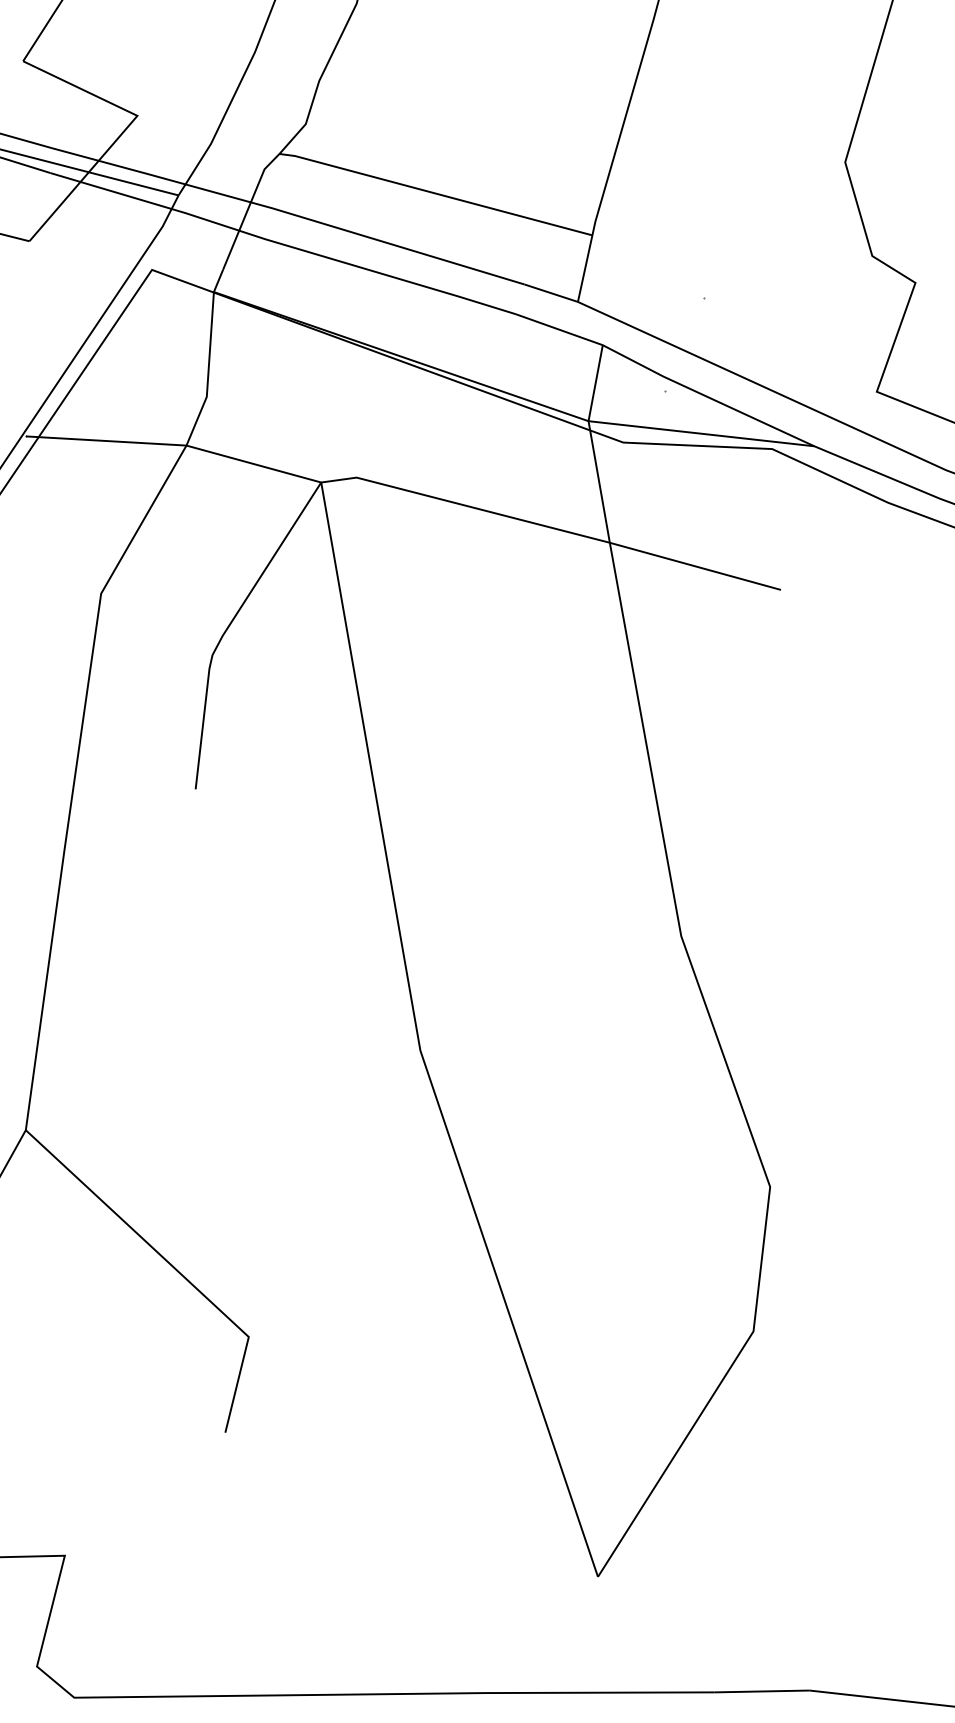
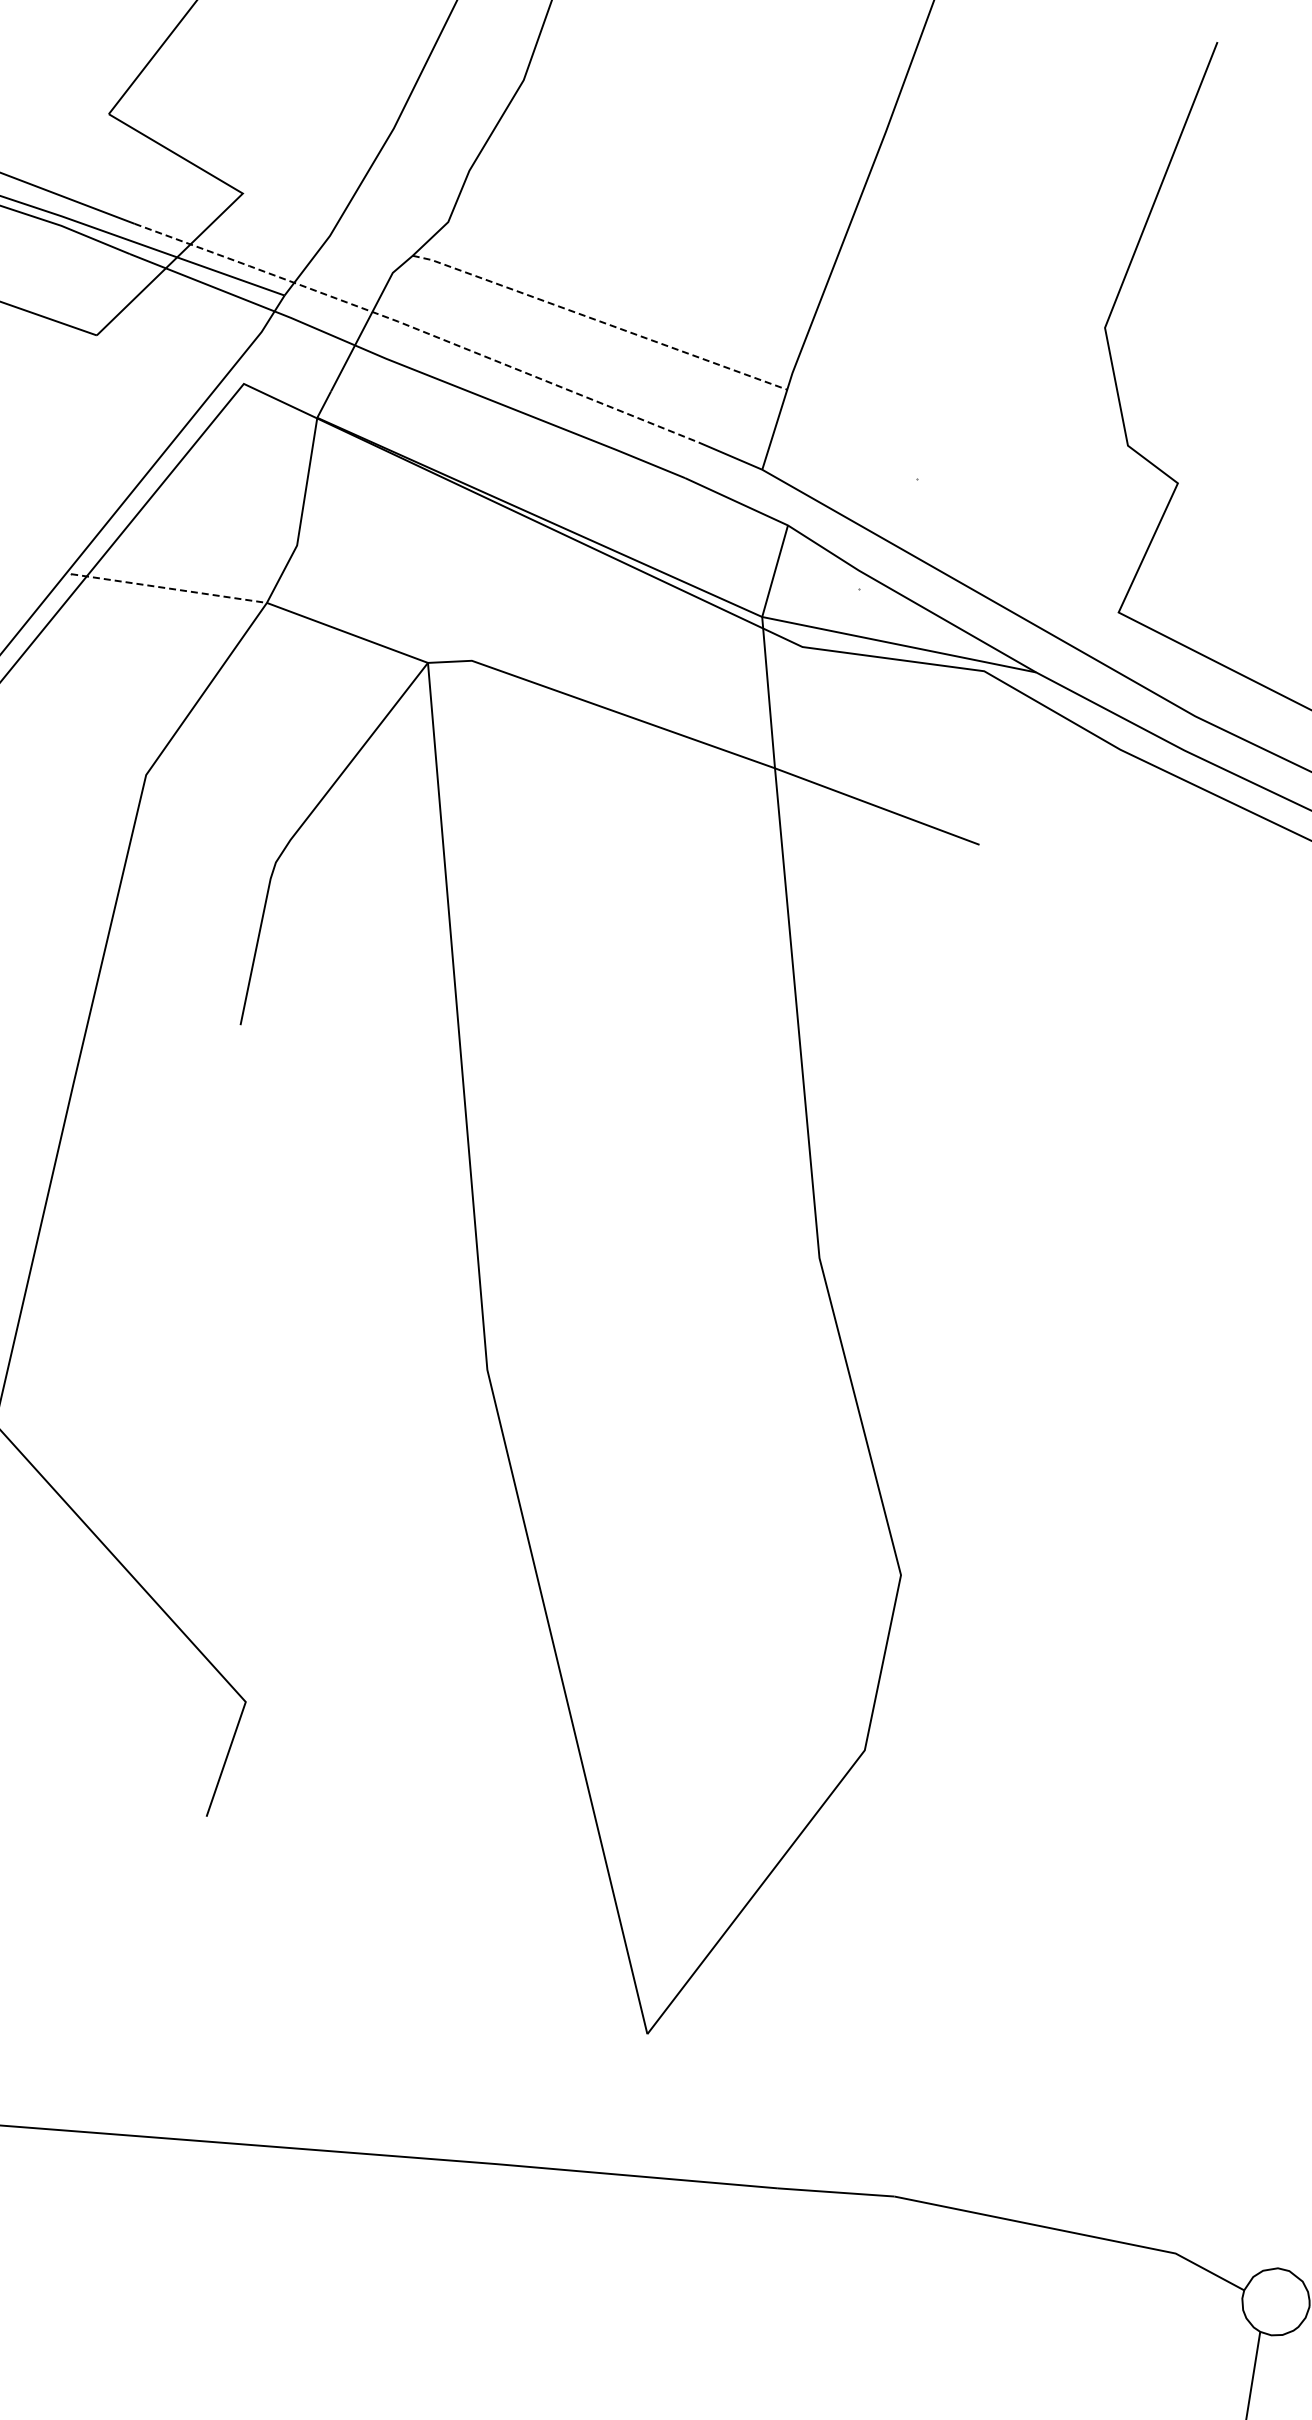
line: (435, 193) -> (599, 321), solid -> dashed
line: (288, 213) -> (417, 329), solid -> dashed
line: (106, 440) -> (169, 588), solid -> dashed

